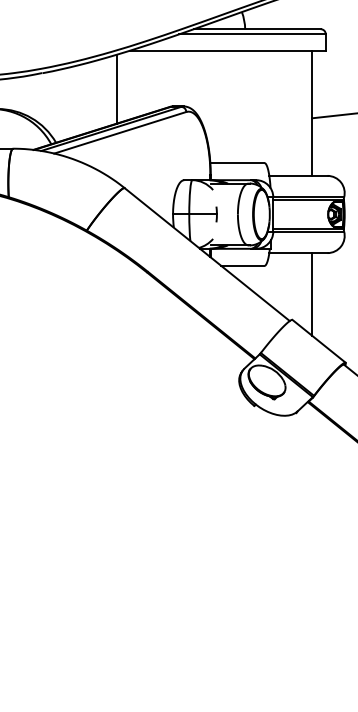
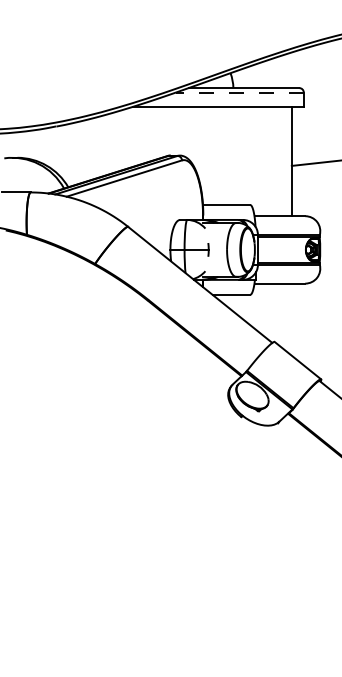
line: (252, 34) -> (239, 92), solid -> dashed
line: (117, 89) -> (121, 140), removed
line: (311, 294) -> (291, 319), removed

